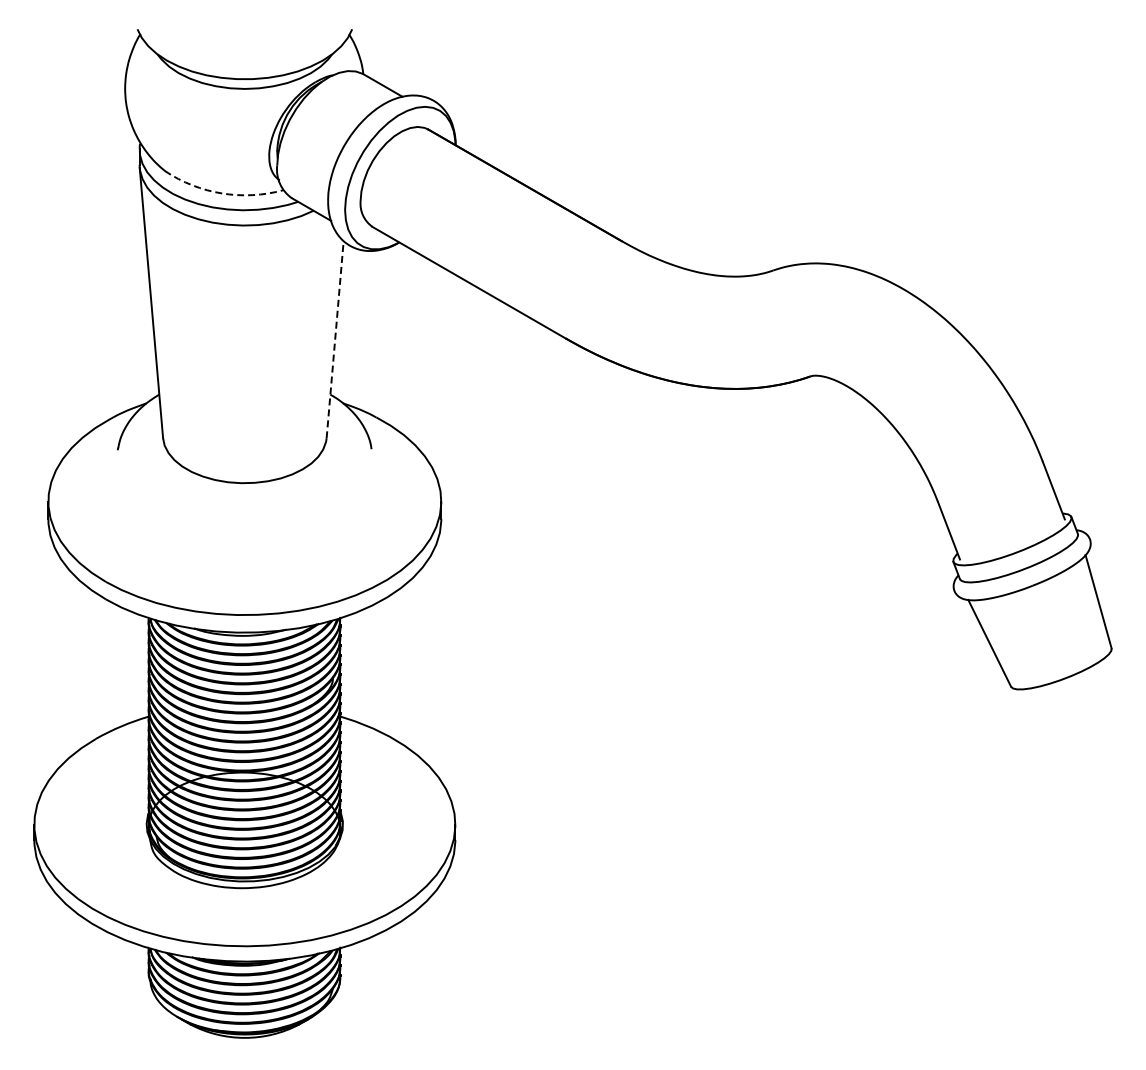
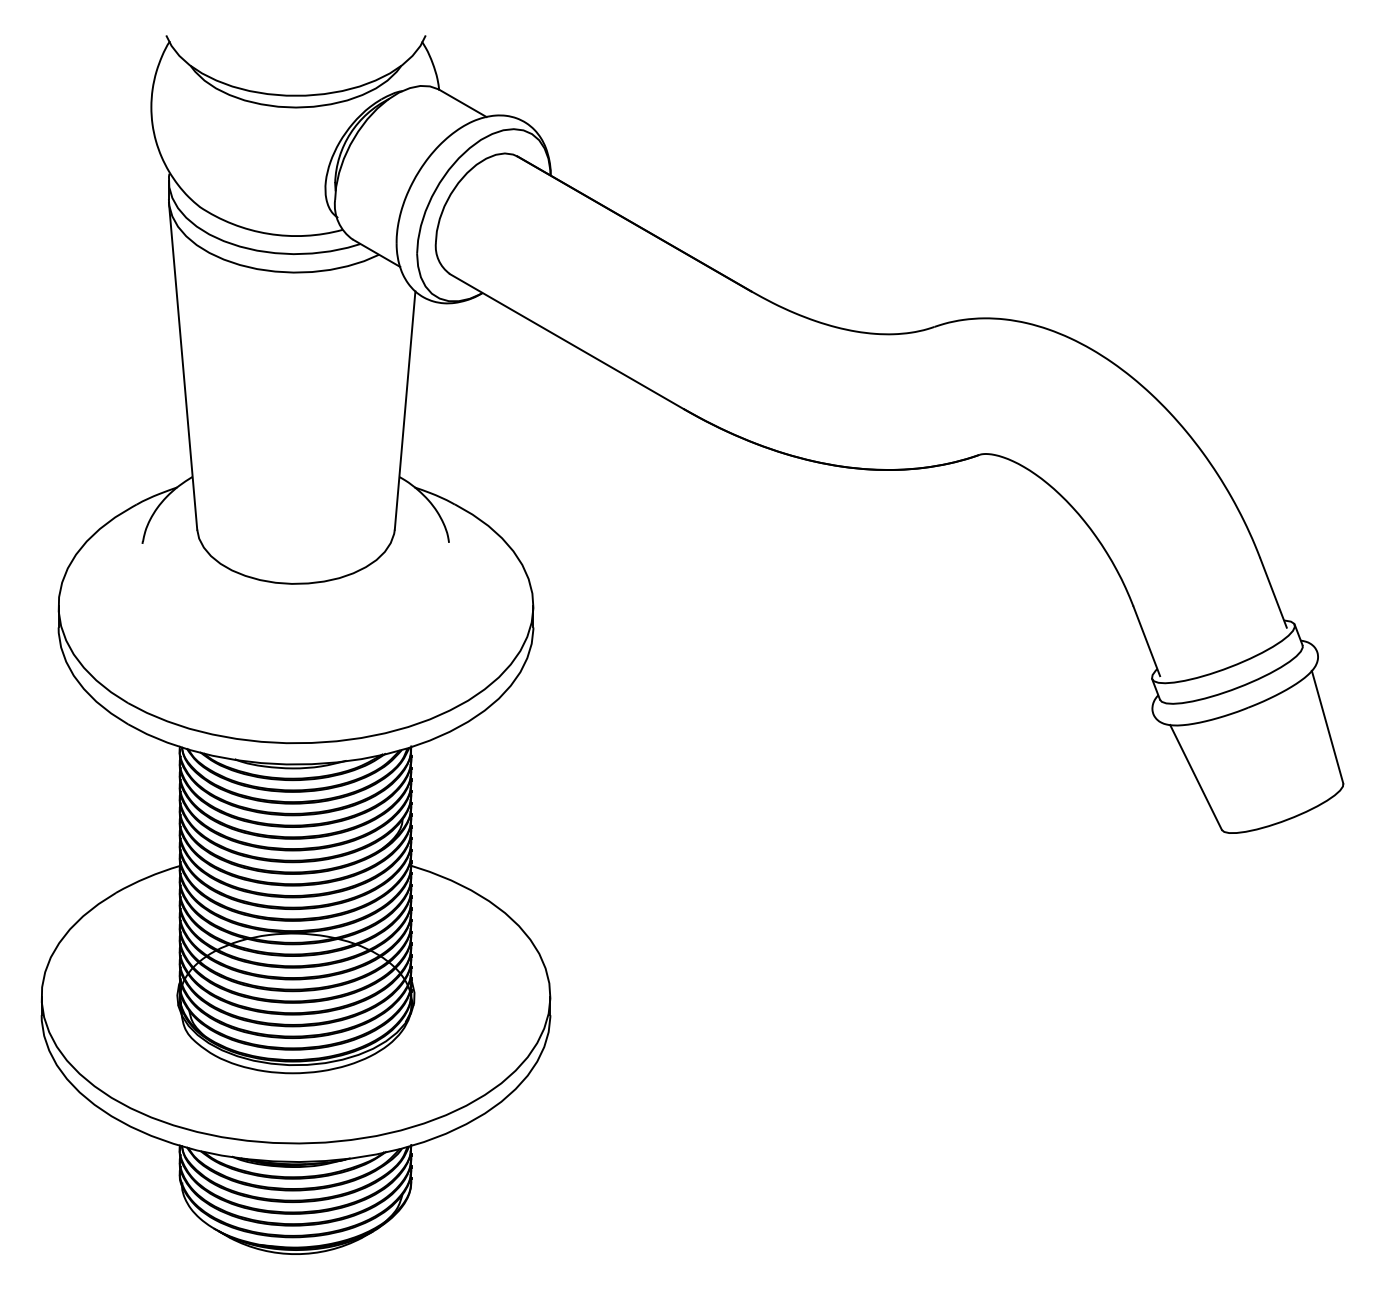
arc: (222, 193) -> (268, 233), dashed -> solid
line: (335, 339) -> (405, 410), dashed -> solid

